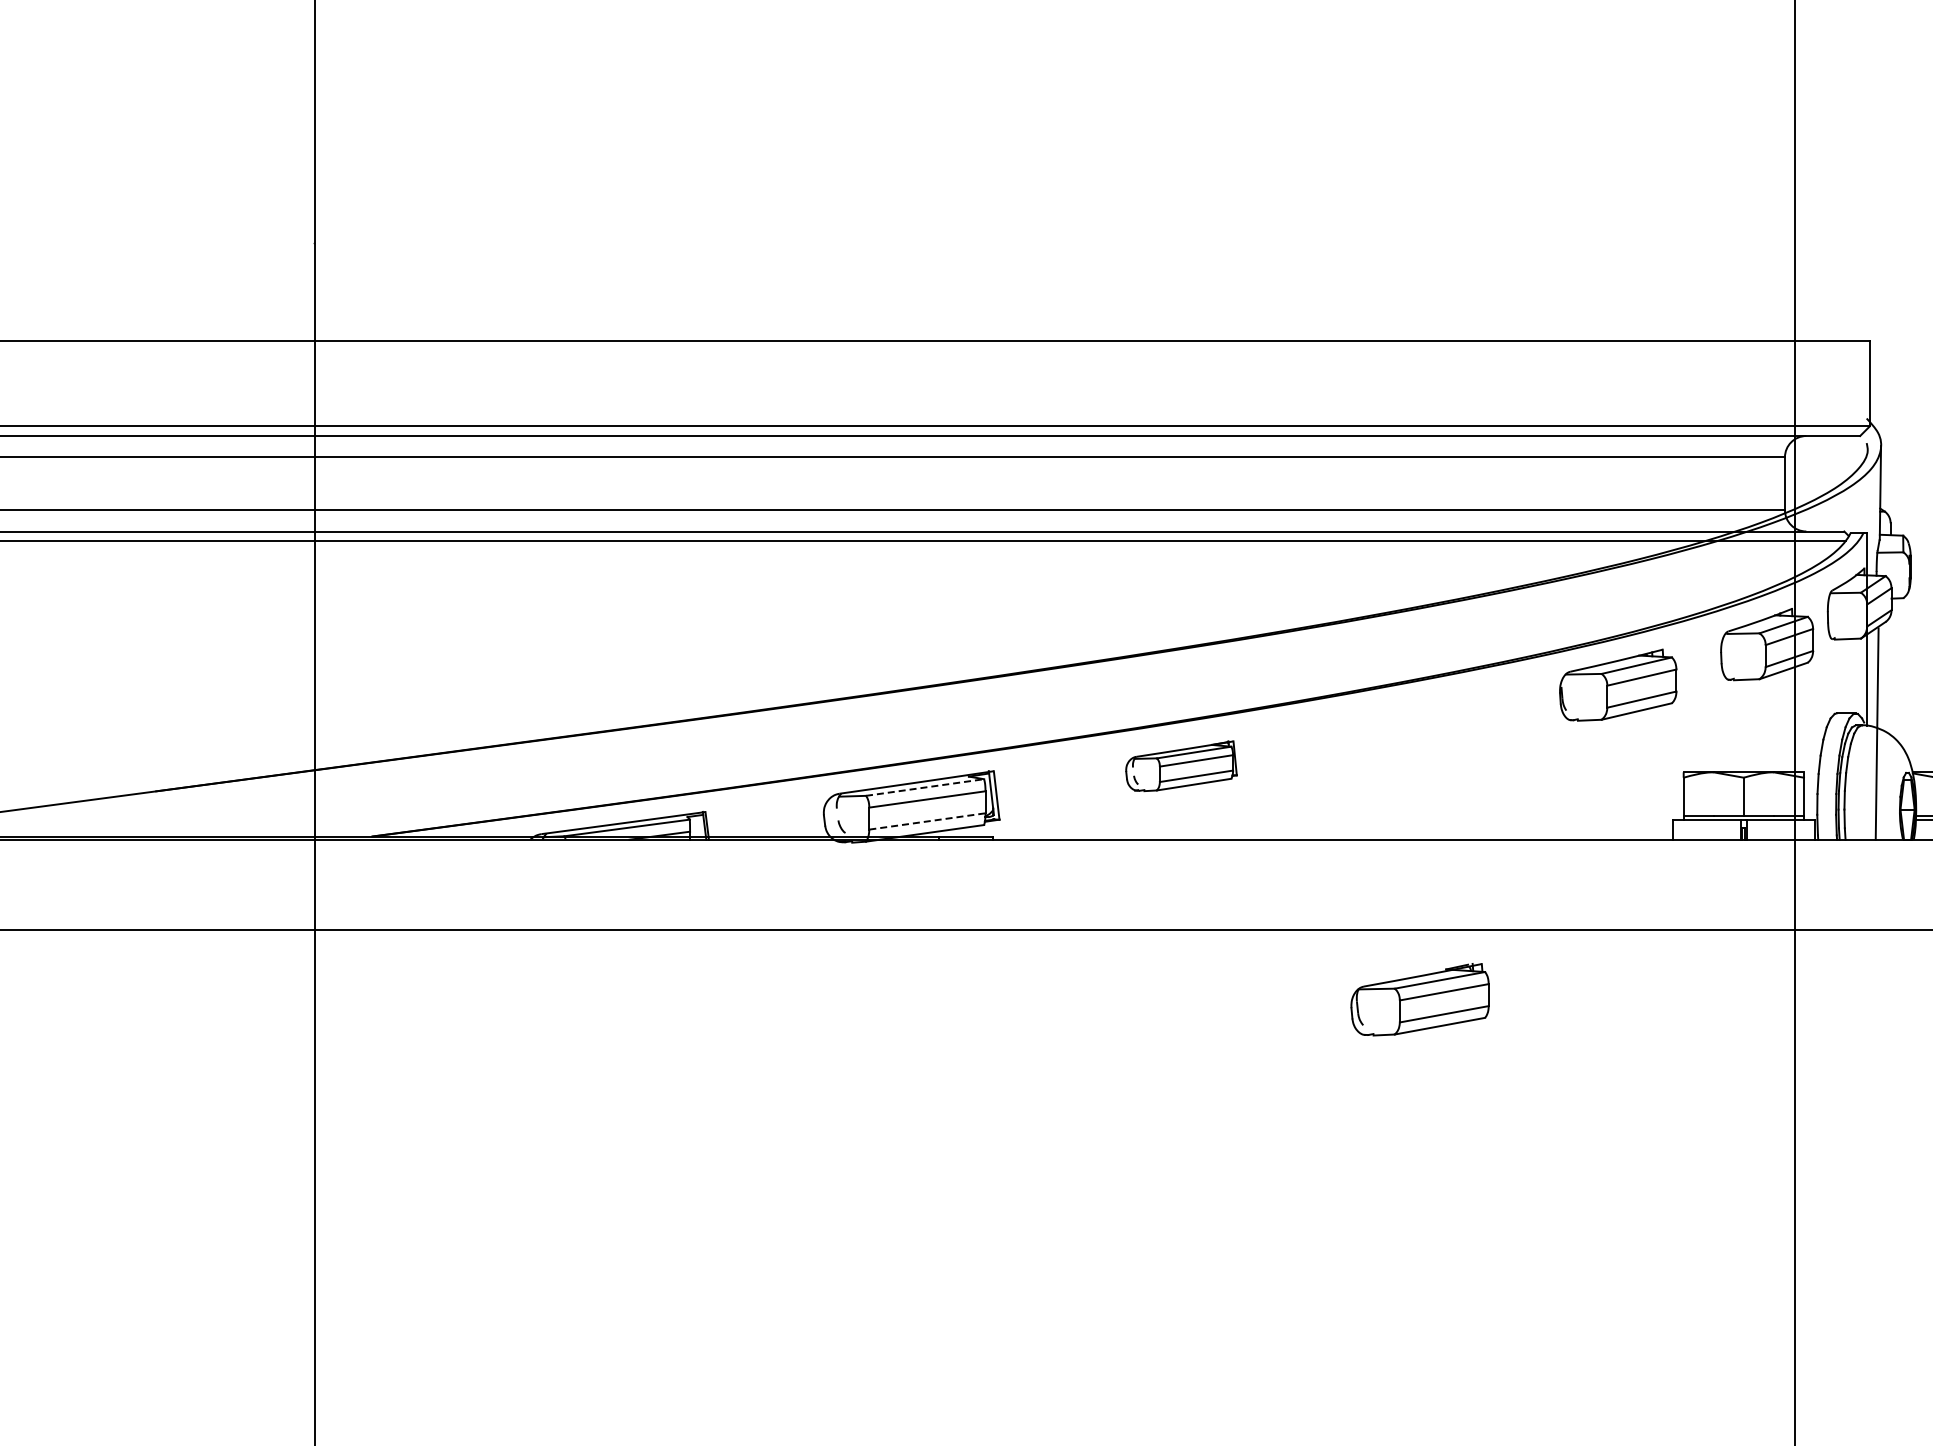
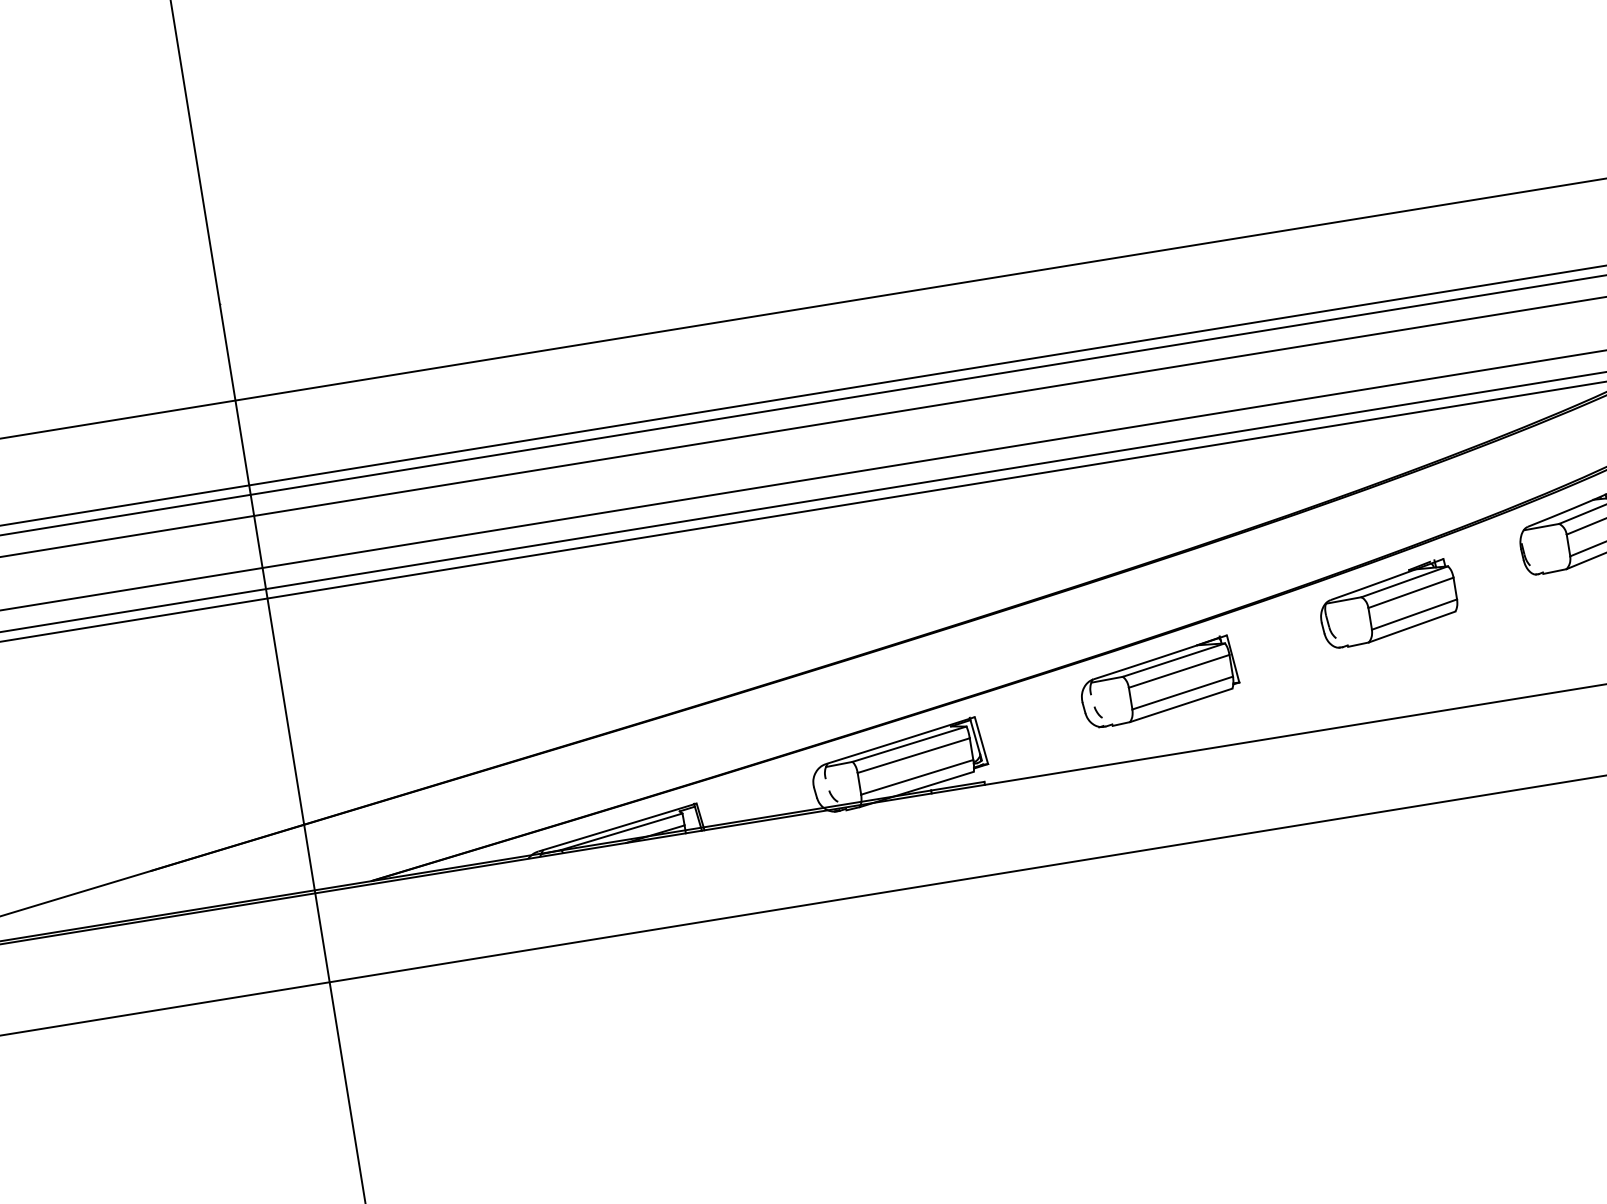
part: (1181, 765) -> (1159, 681), size x1.43
line: (925, 787) -> (909, 744), dashed -> solid
line: (927, 821) -> (917, 777), dashed -> solid
part: (1419, 999) -> (1387, 603), moved

